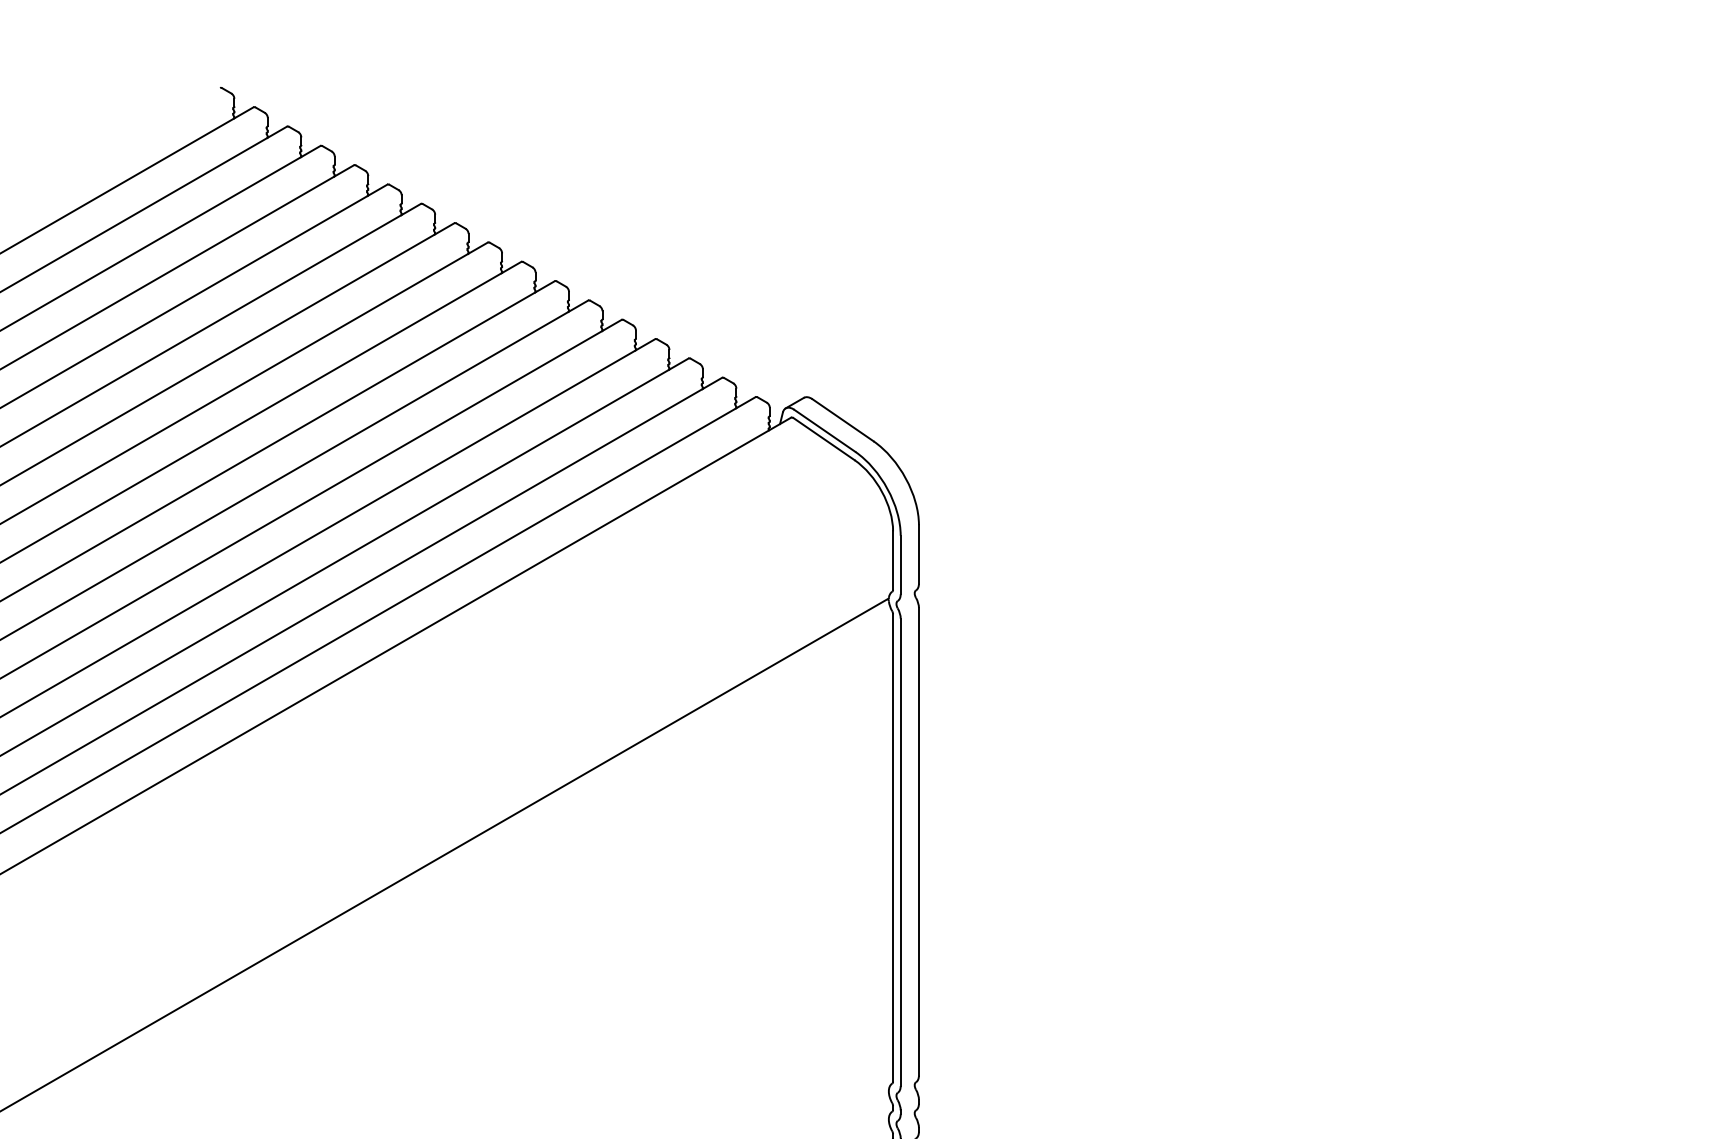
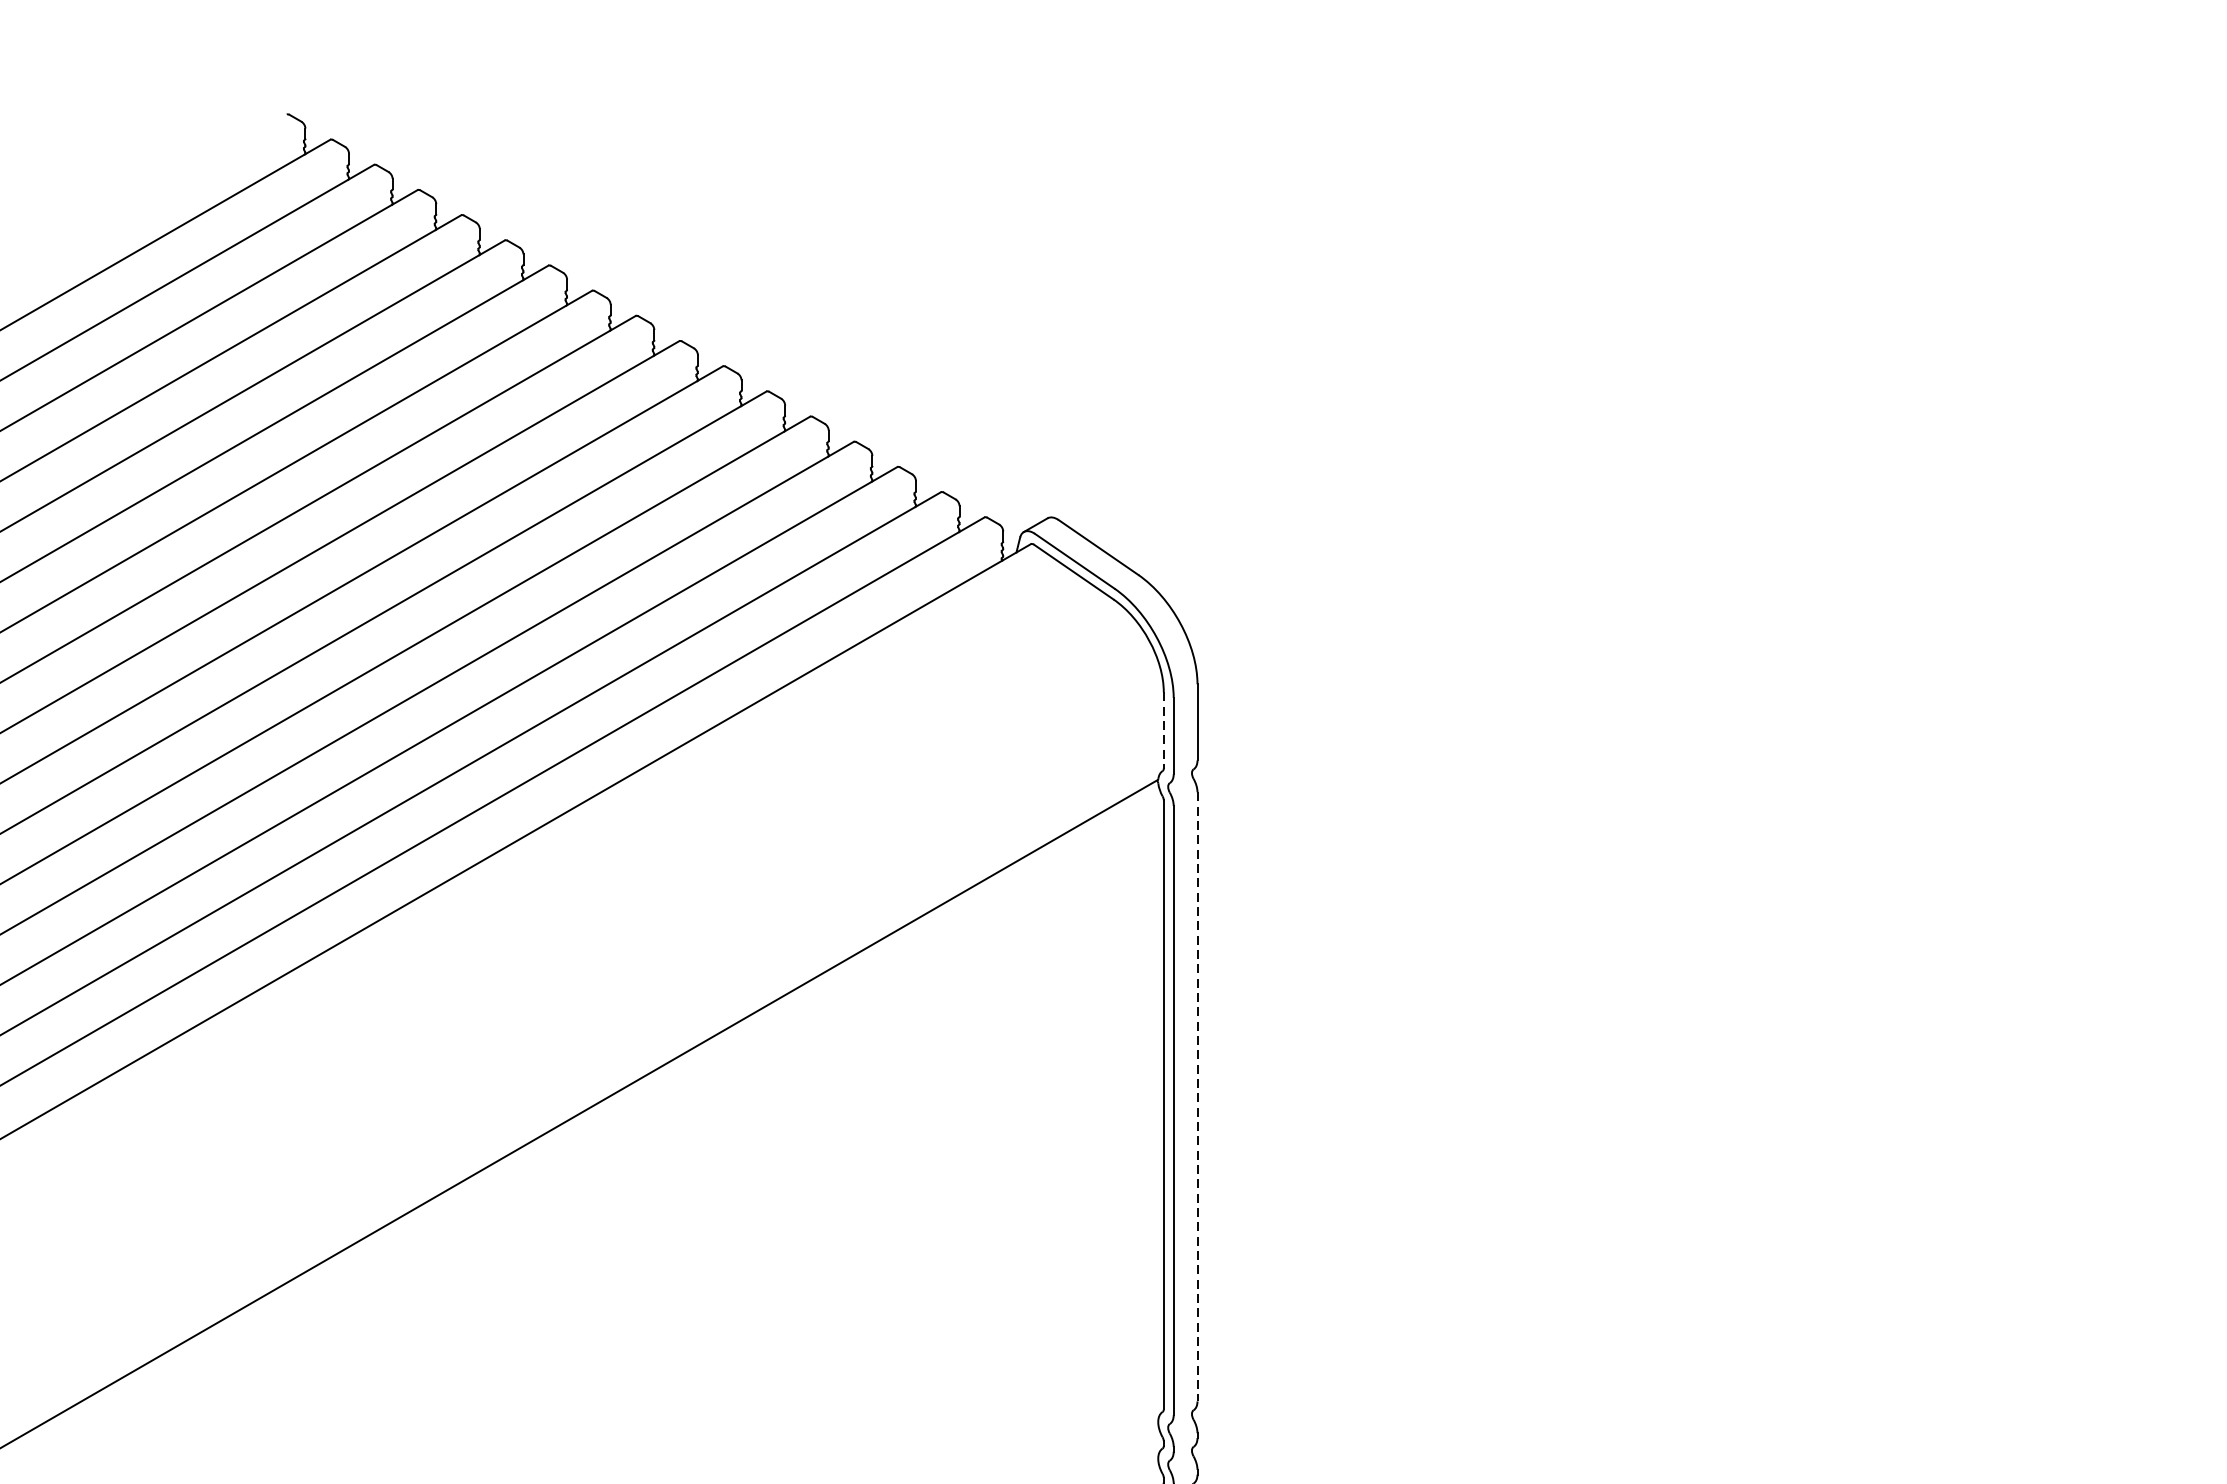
line: (893, 561) -> (1164, 731), solid -> dashed
line: (918, 841) -> (1196, 1096), solid -> dashed

